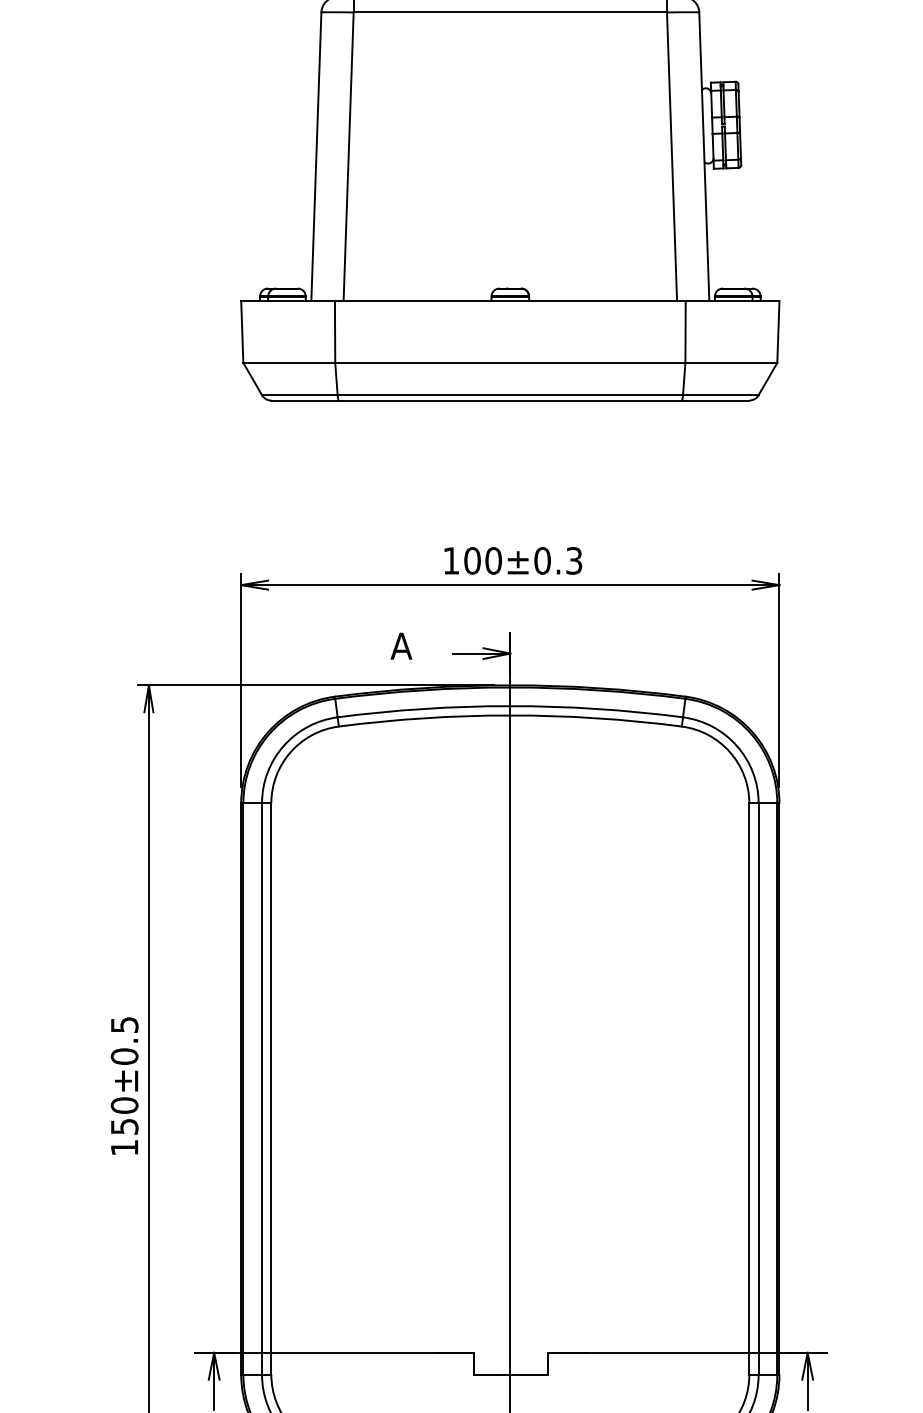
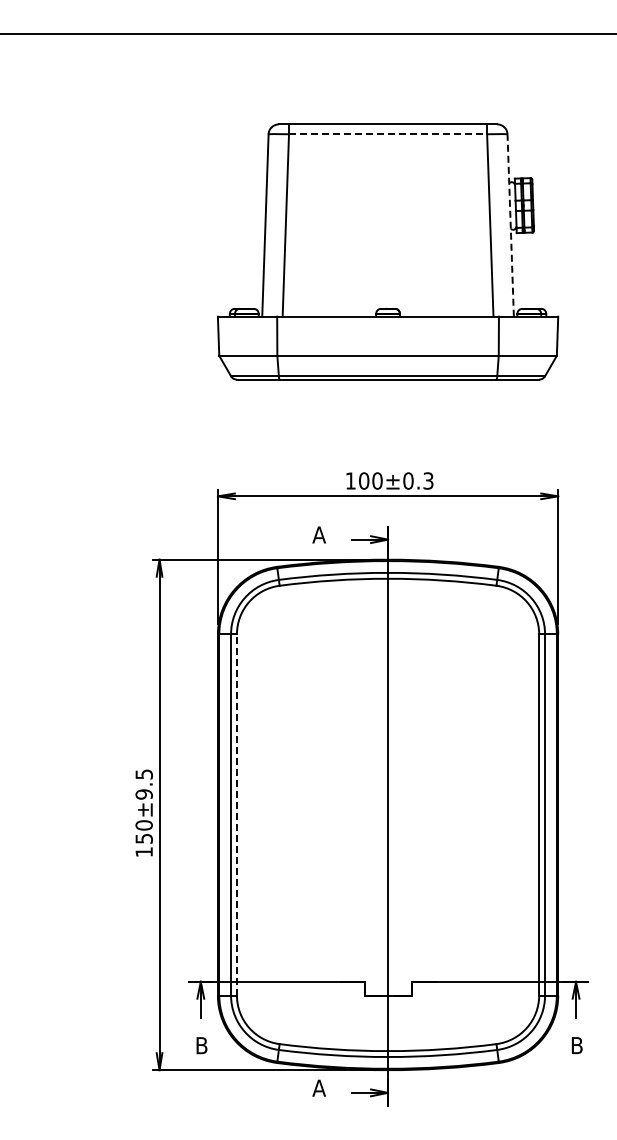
line: (511, 12) -> (388, 134), solid -> dashed
line: (703, 155) -> (510, 224), solid -> dashed
text: (123, 1056) -> (143, 794), 150±0.5 -> 150±9.5
line: (270, 1088) -> (236, 814), solid -> dashed

